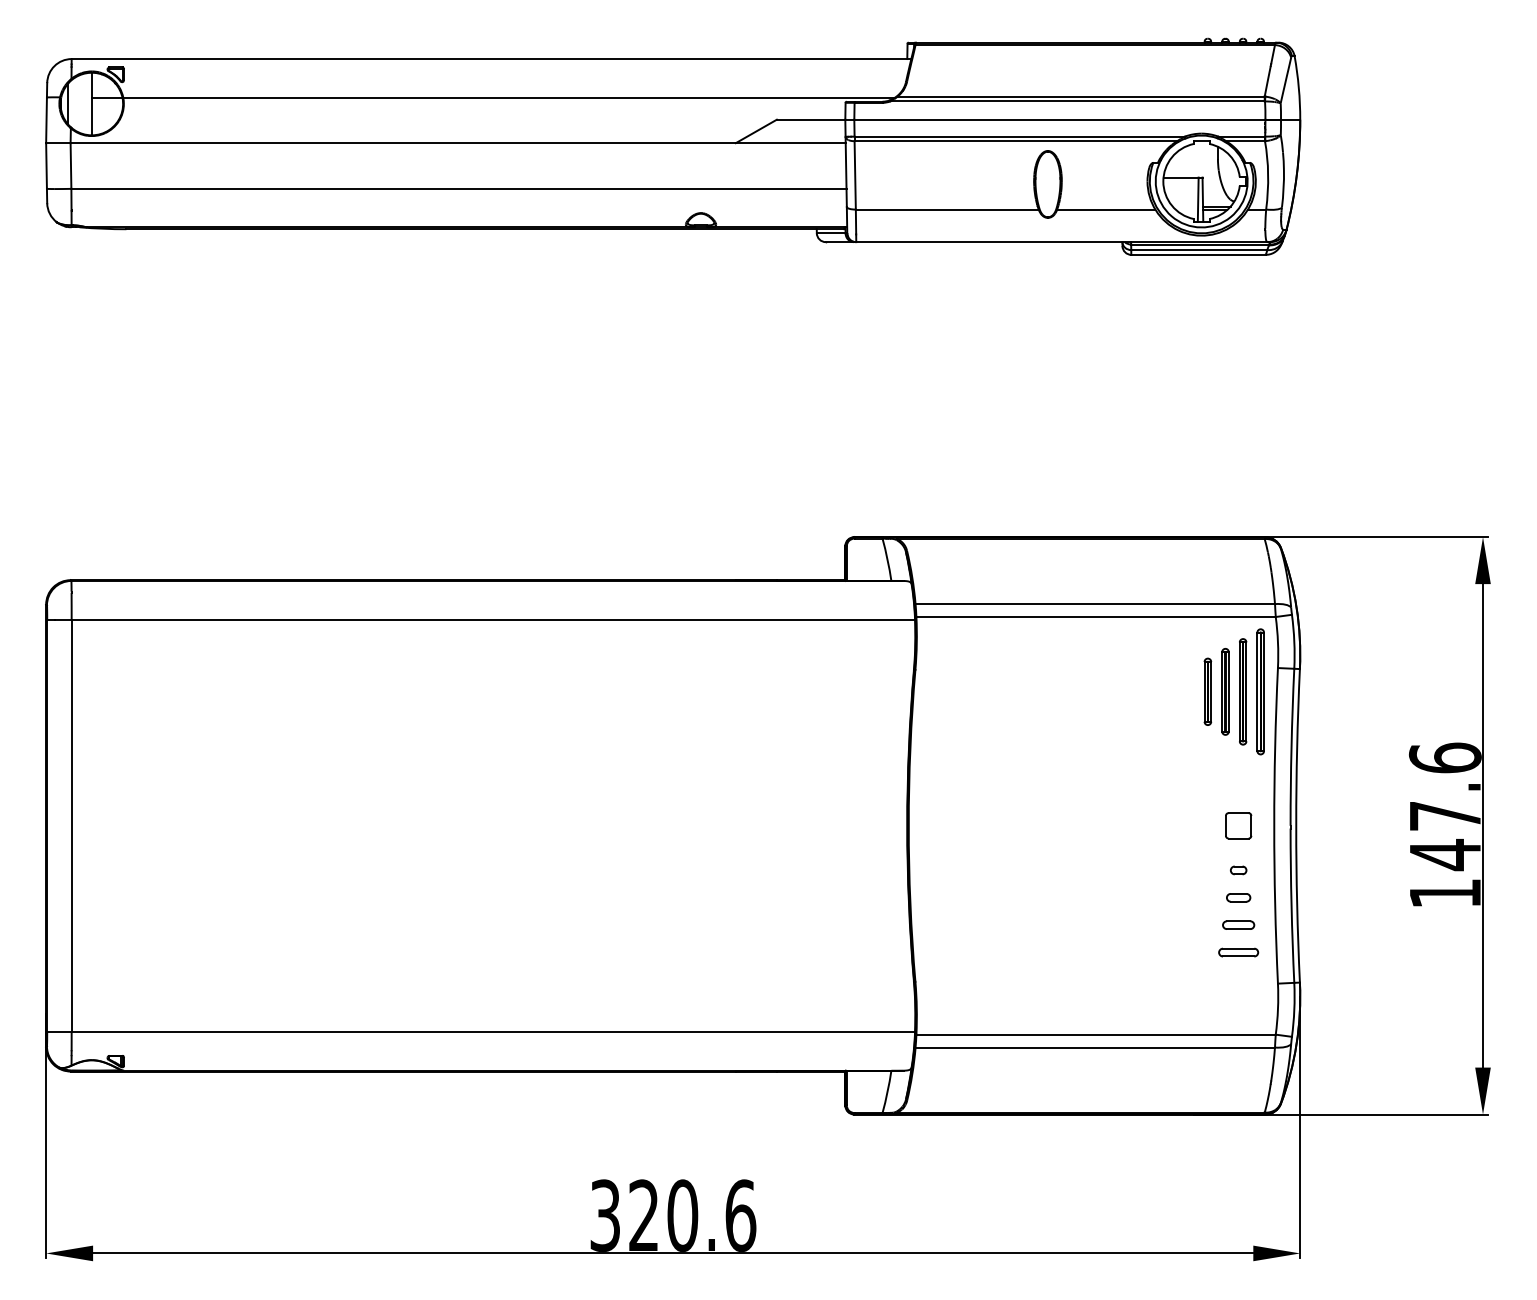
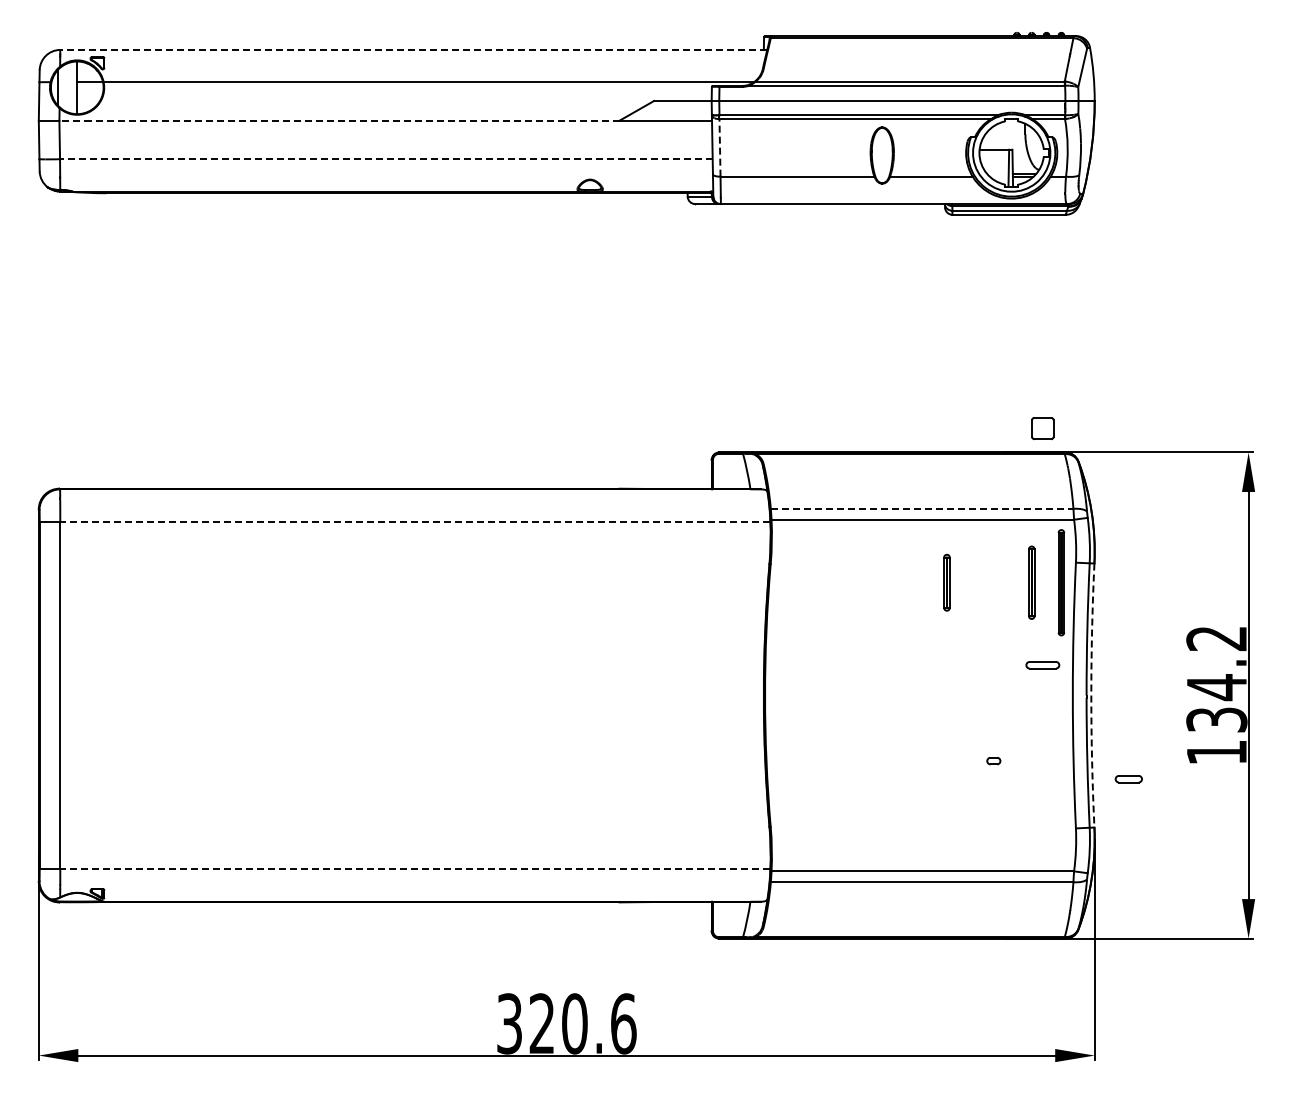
line: (491, 58) -> (413, 49), solid -> dashed
line: (402, 142) -> (338, 120), solid -> dashed
line: (855, 174) -> (720, 147), solid -> dashed
line: (457, 189) -> (385, 159), solid -> dashed
line: (1095, 603) -> (922, 508), solid -> dashed
line: (492, 620) -> (414, 522), solid -> dashed
part: (1207, 691) -> (946, 582), moved
part: (1242, 691) -> (1046, 582), removed
text: (1444, 806) -> (1216, 679), 147.6 -> 134.2
part: (1238, 825) -> (1042, 428), moved
arc: (1296, 825) -> (1091, 695), solid -> dashed
part: (1238, 870) -> (993, 761), moved
part: (1238, 898) -> (1042, 756), removed
part: (1238, 925) -> (1128, 779), moved
part: (1238, 952) -> (1042, 665), moved
line: (492, 1031) -> (414, 868), solid -> dashed

